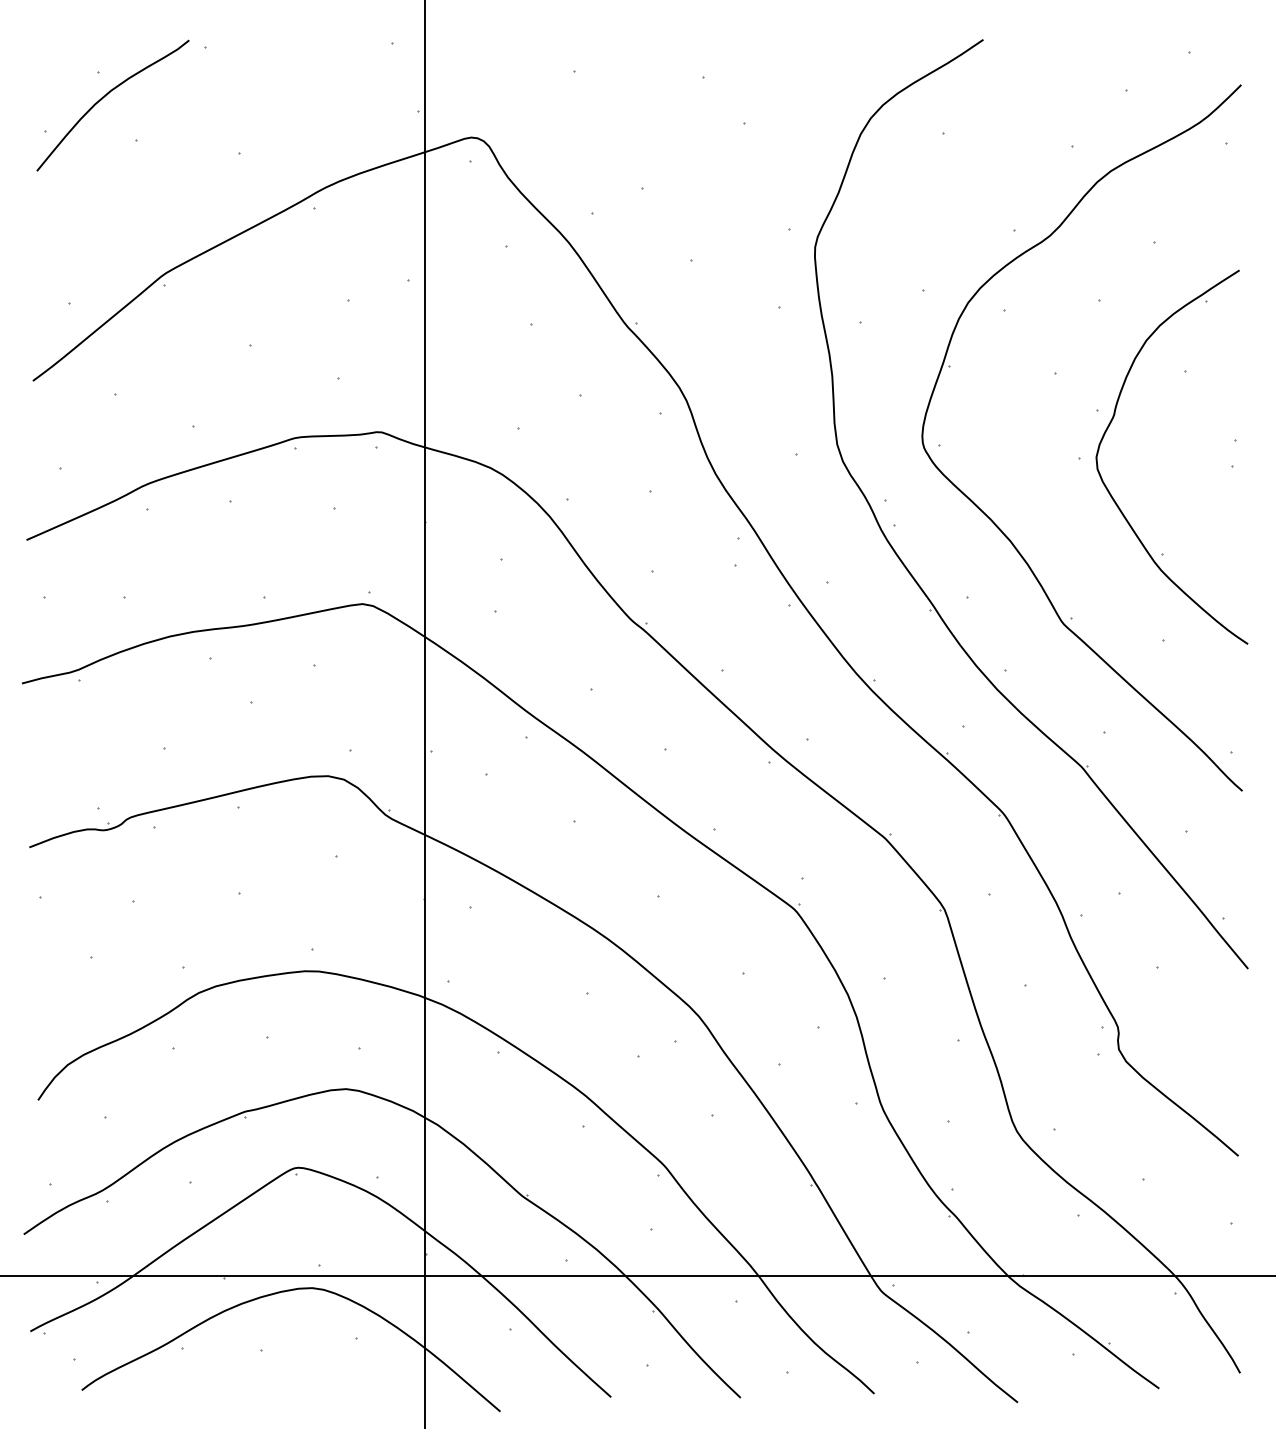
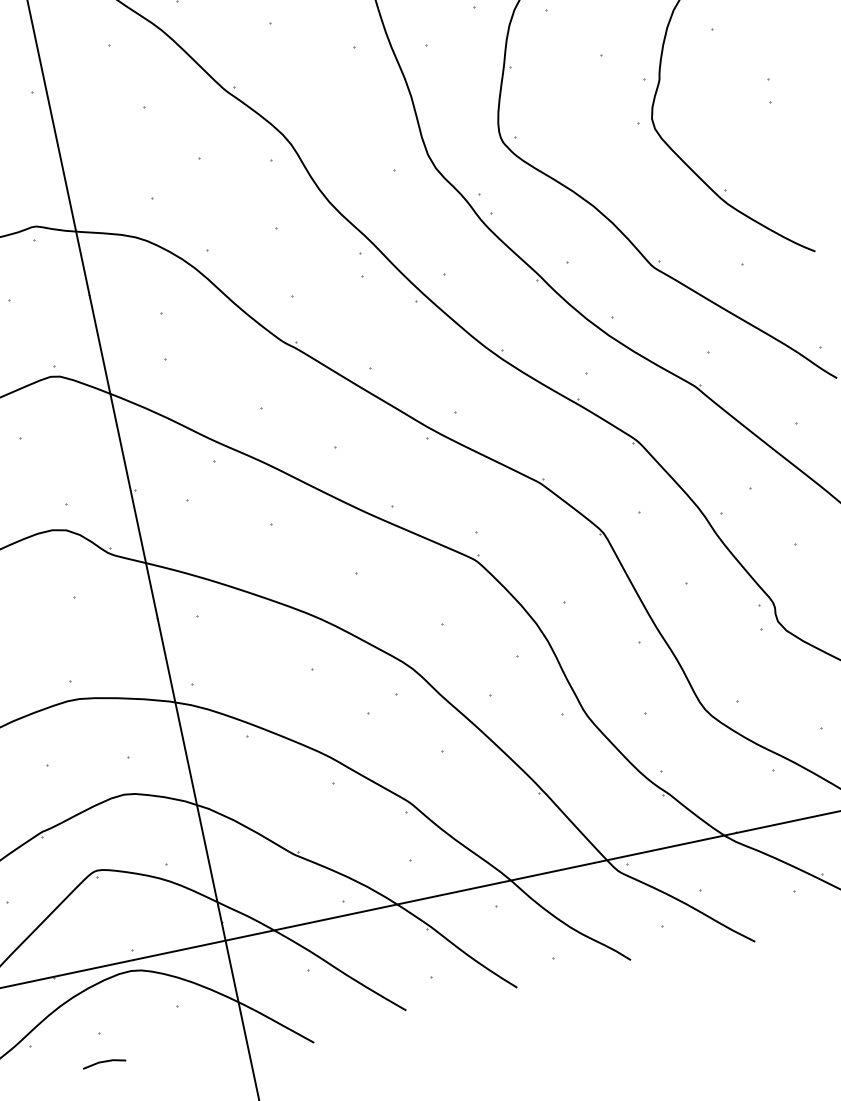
line: (260, 1384) -> (104, 1062), added

